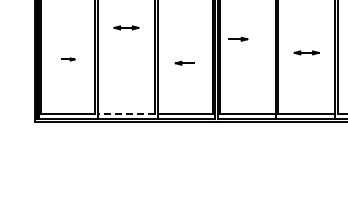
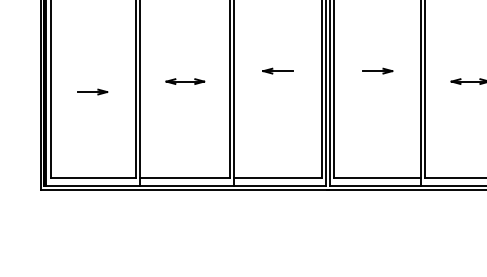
part: (126, 27) -> (185, 80), moved
part: (238, 38) -> (378, 69), moved
part: (68, 59) -> (93, 92), size x1.43
part: (184, 62) -> (277, 69), moved
line: (125, 114) -> (183, 179), dashed -> solid

